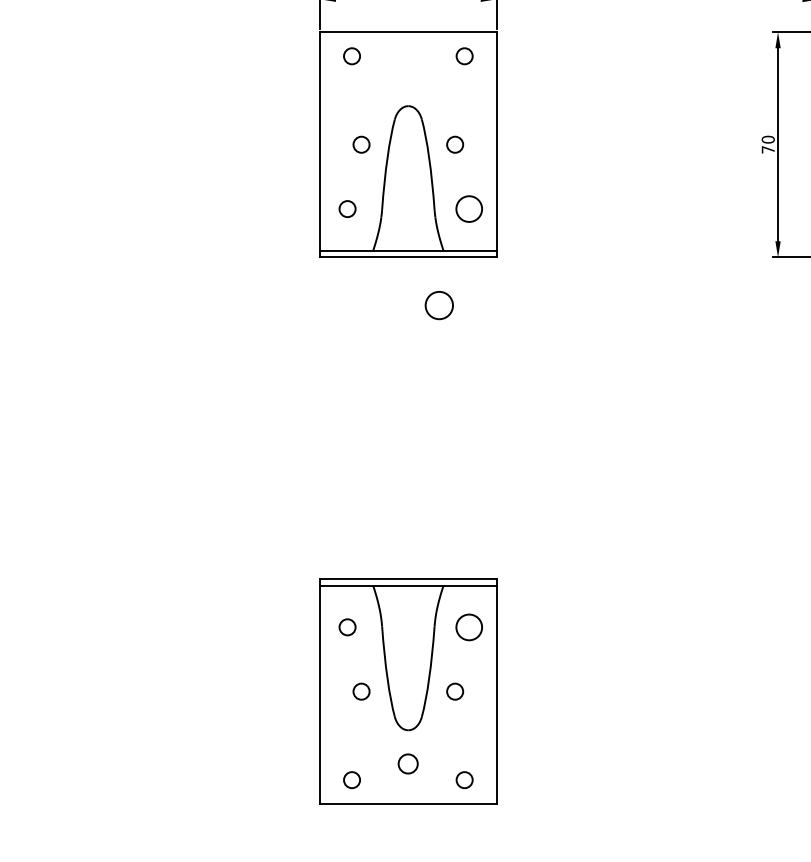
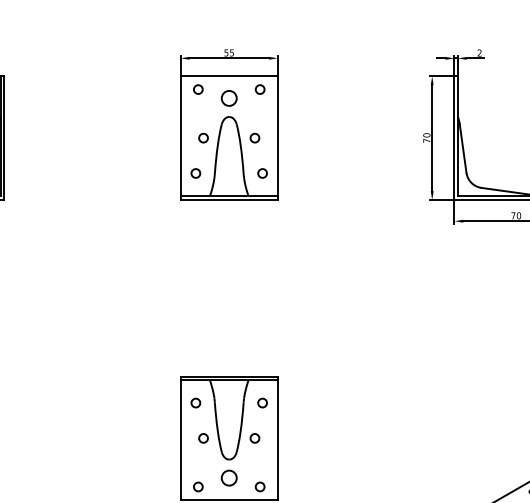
circle: (468, 209) -> (262, 173), size x0.62
circle: (437, 305) -> (228, 98), moved
circle: (468, 626) -> (262, 402), size x0.62
circle: (406, 762) -> (228, 477), size x1.43

